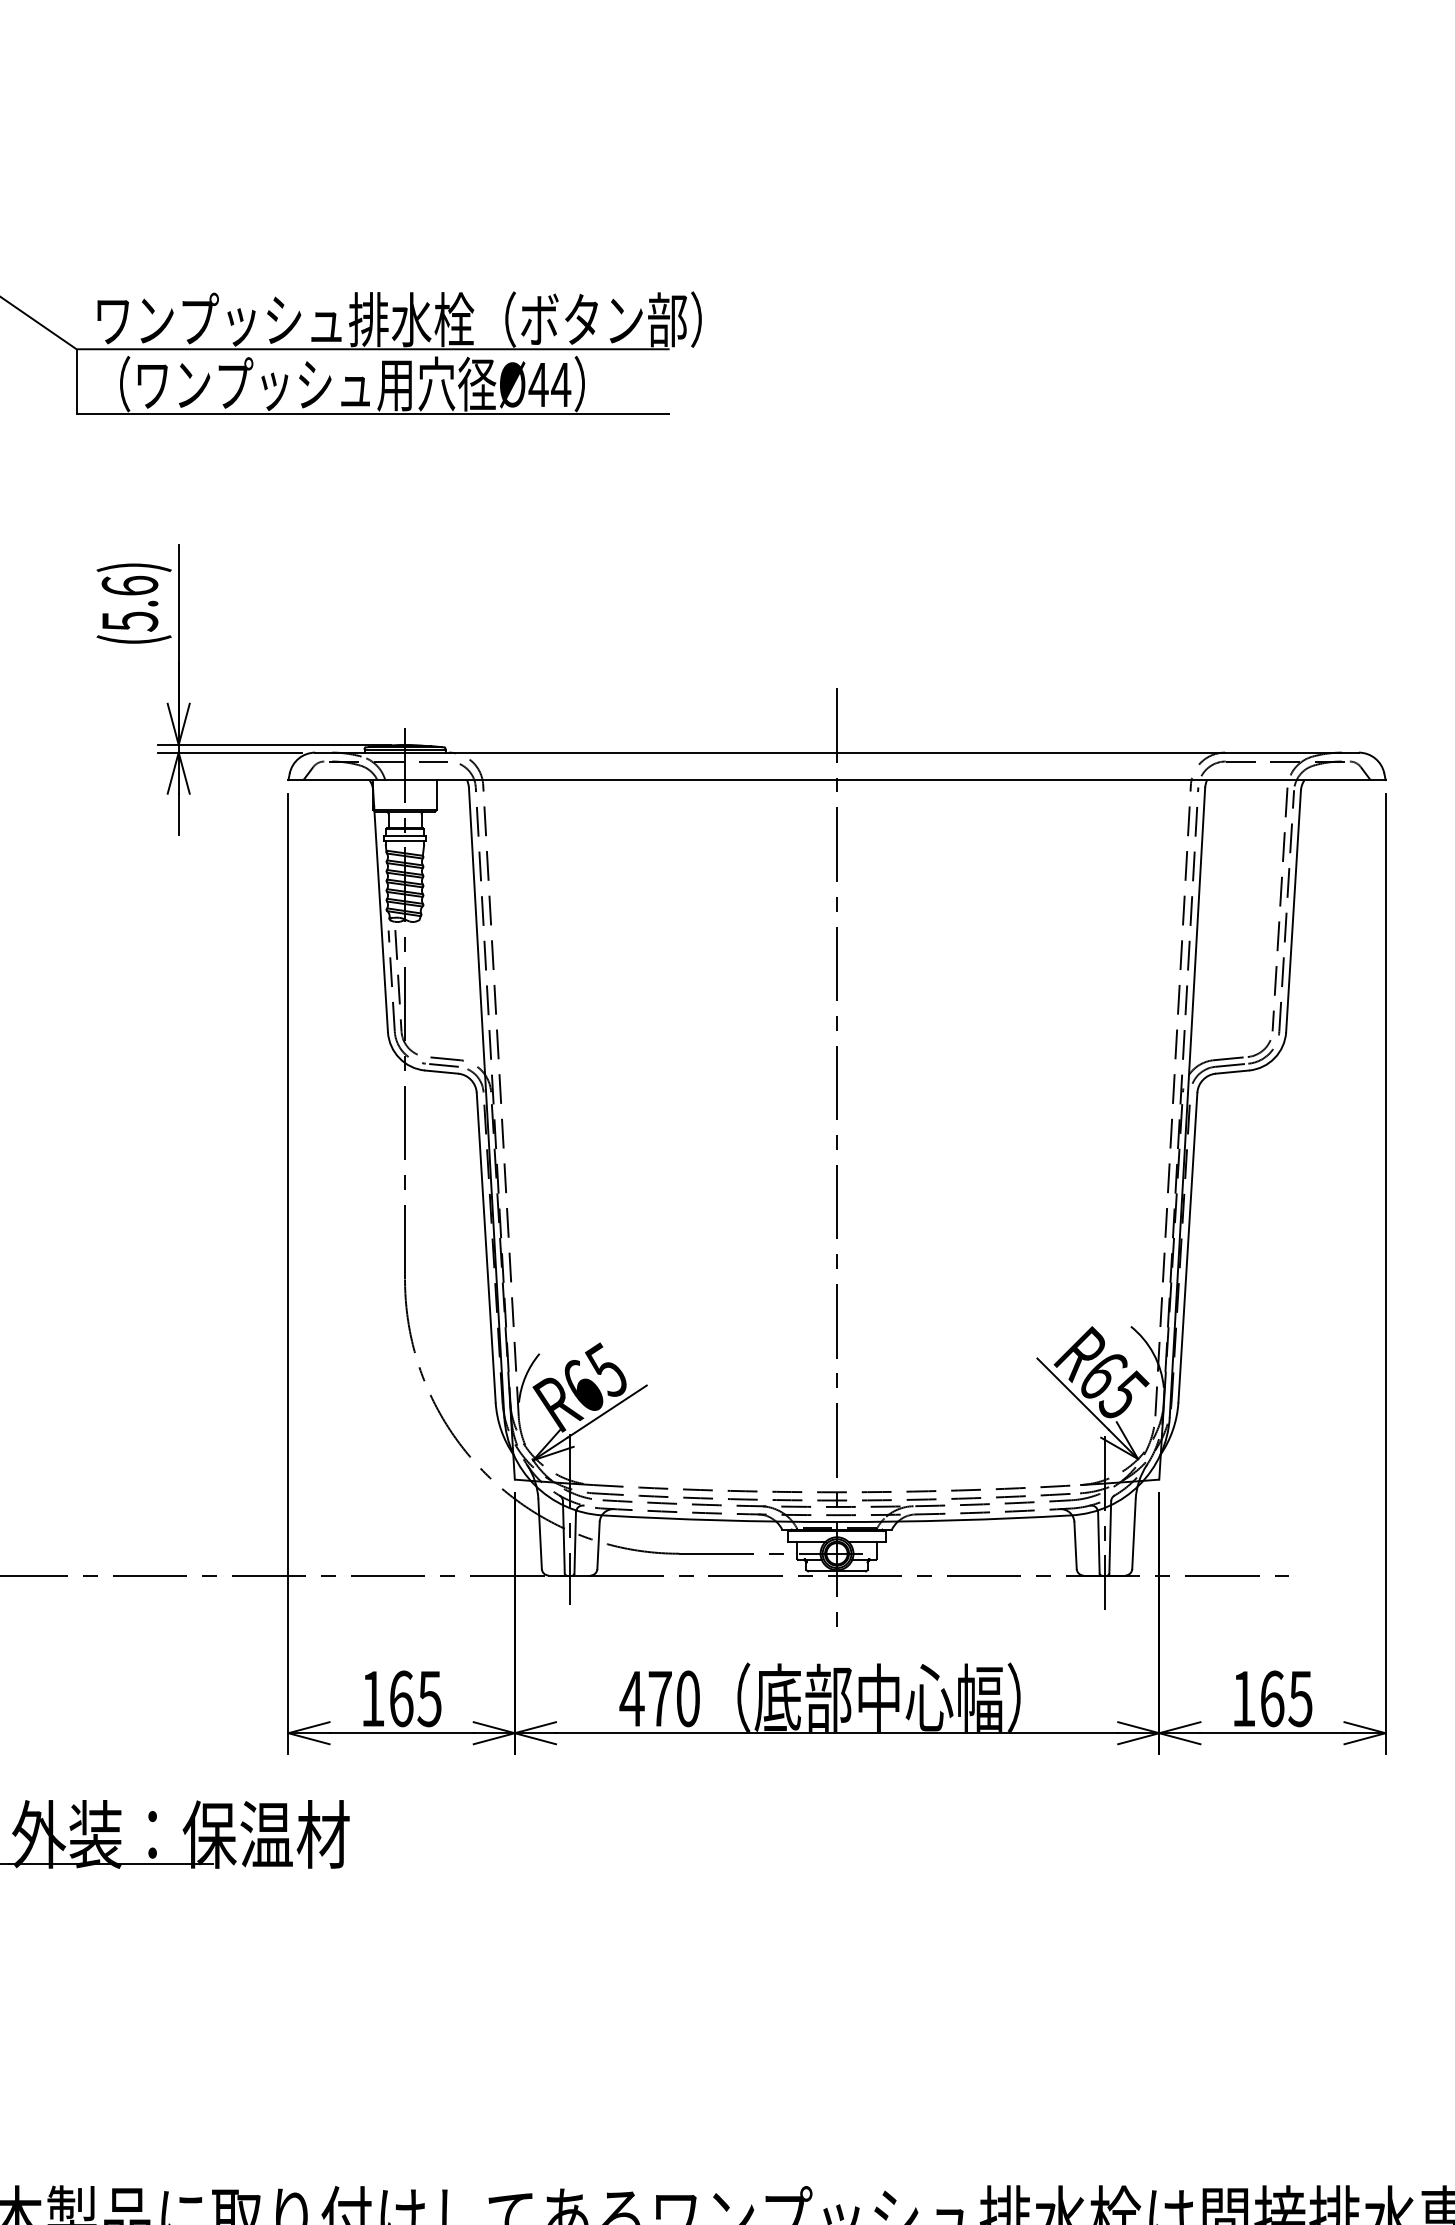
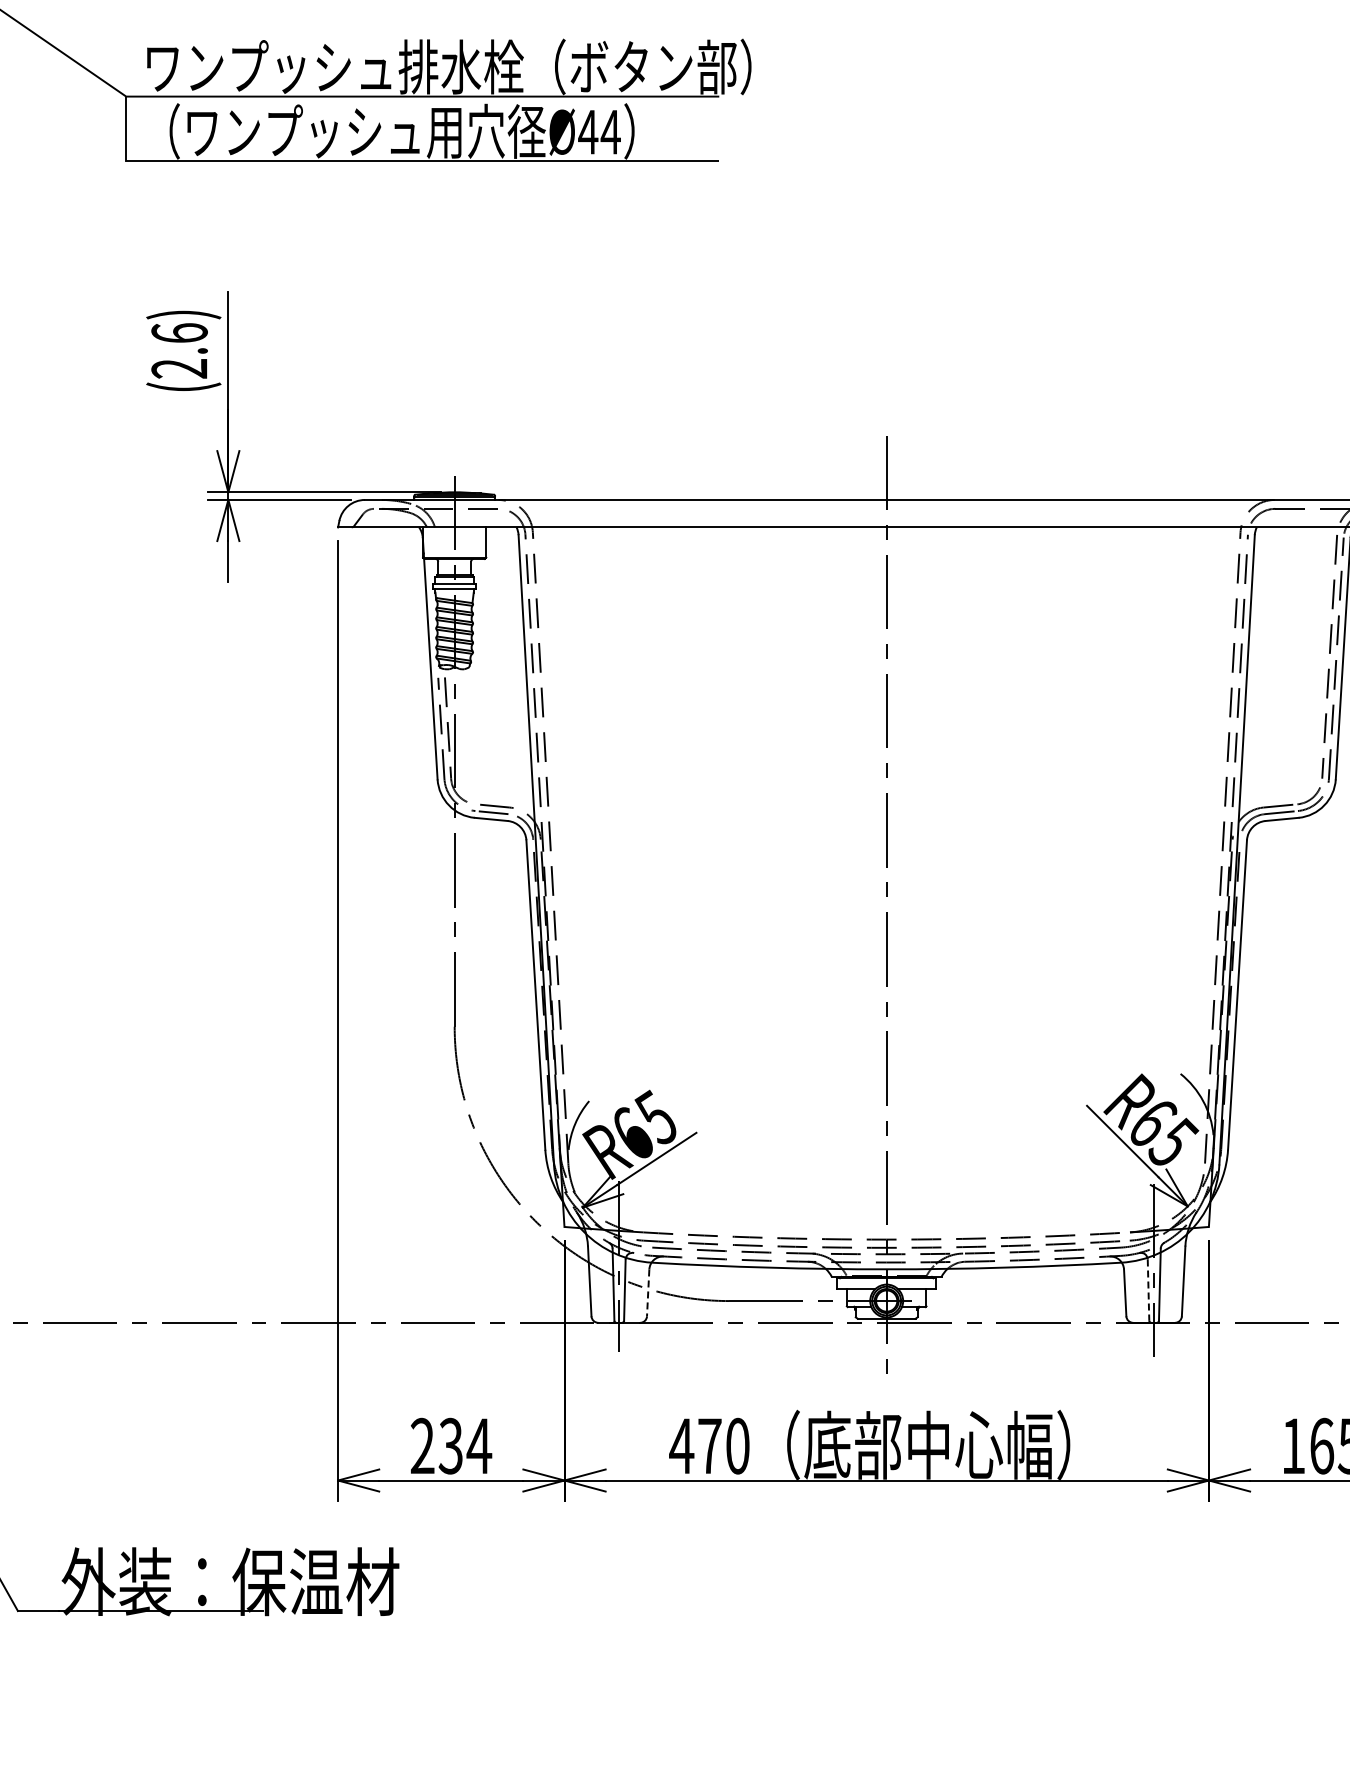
text: (129, 621) -> (179, 368), (5.6) -> (2.6)
line: (1098, 1542) -> (1148, 1289), solid -> dashed
line: (598, 1546) -> (648, 1293), solid -> dashed
text: (401, 1698) -> (451, 1445), 165 -> 234

